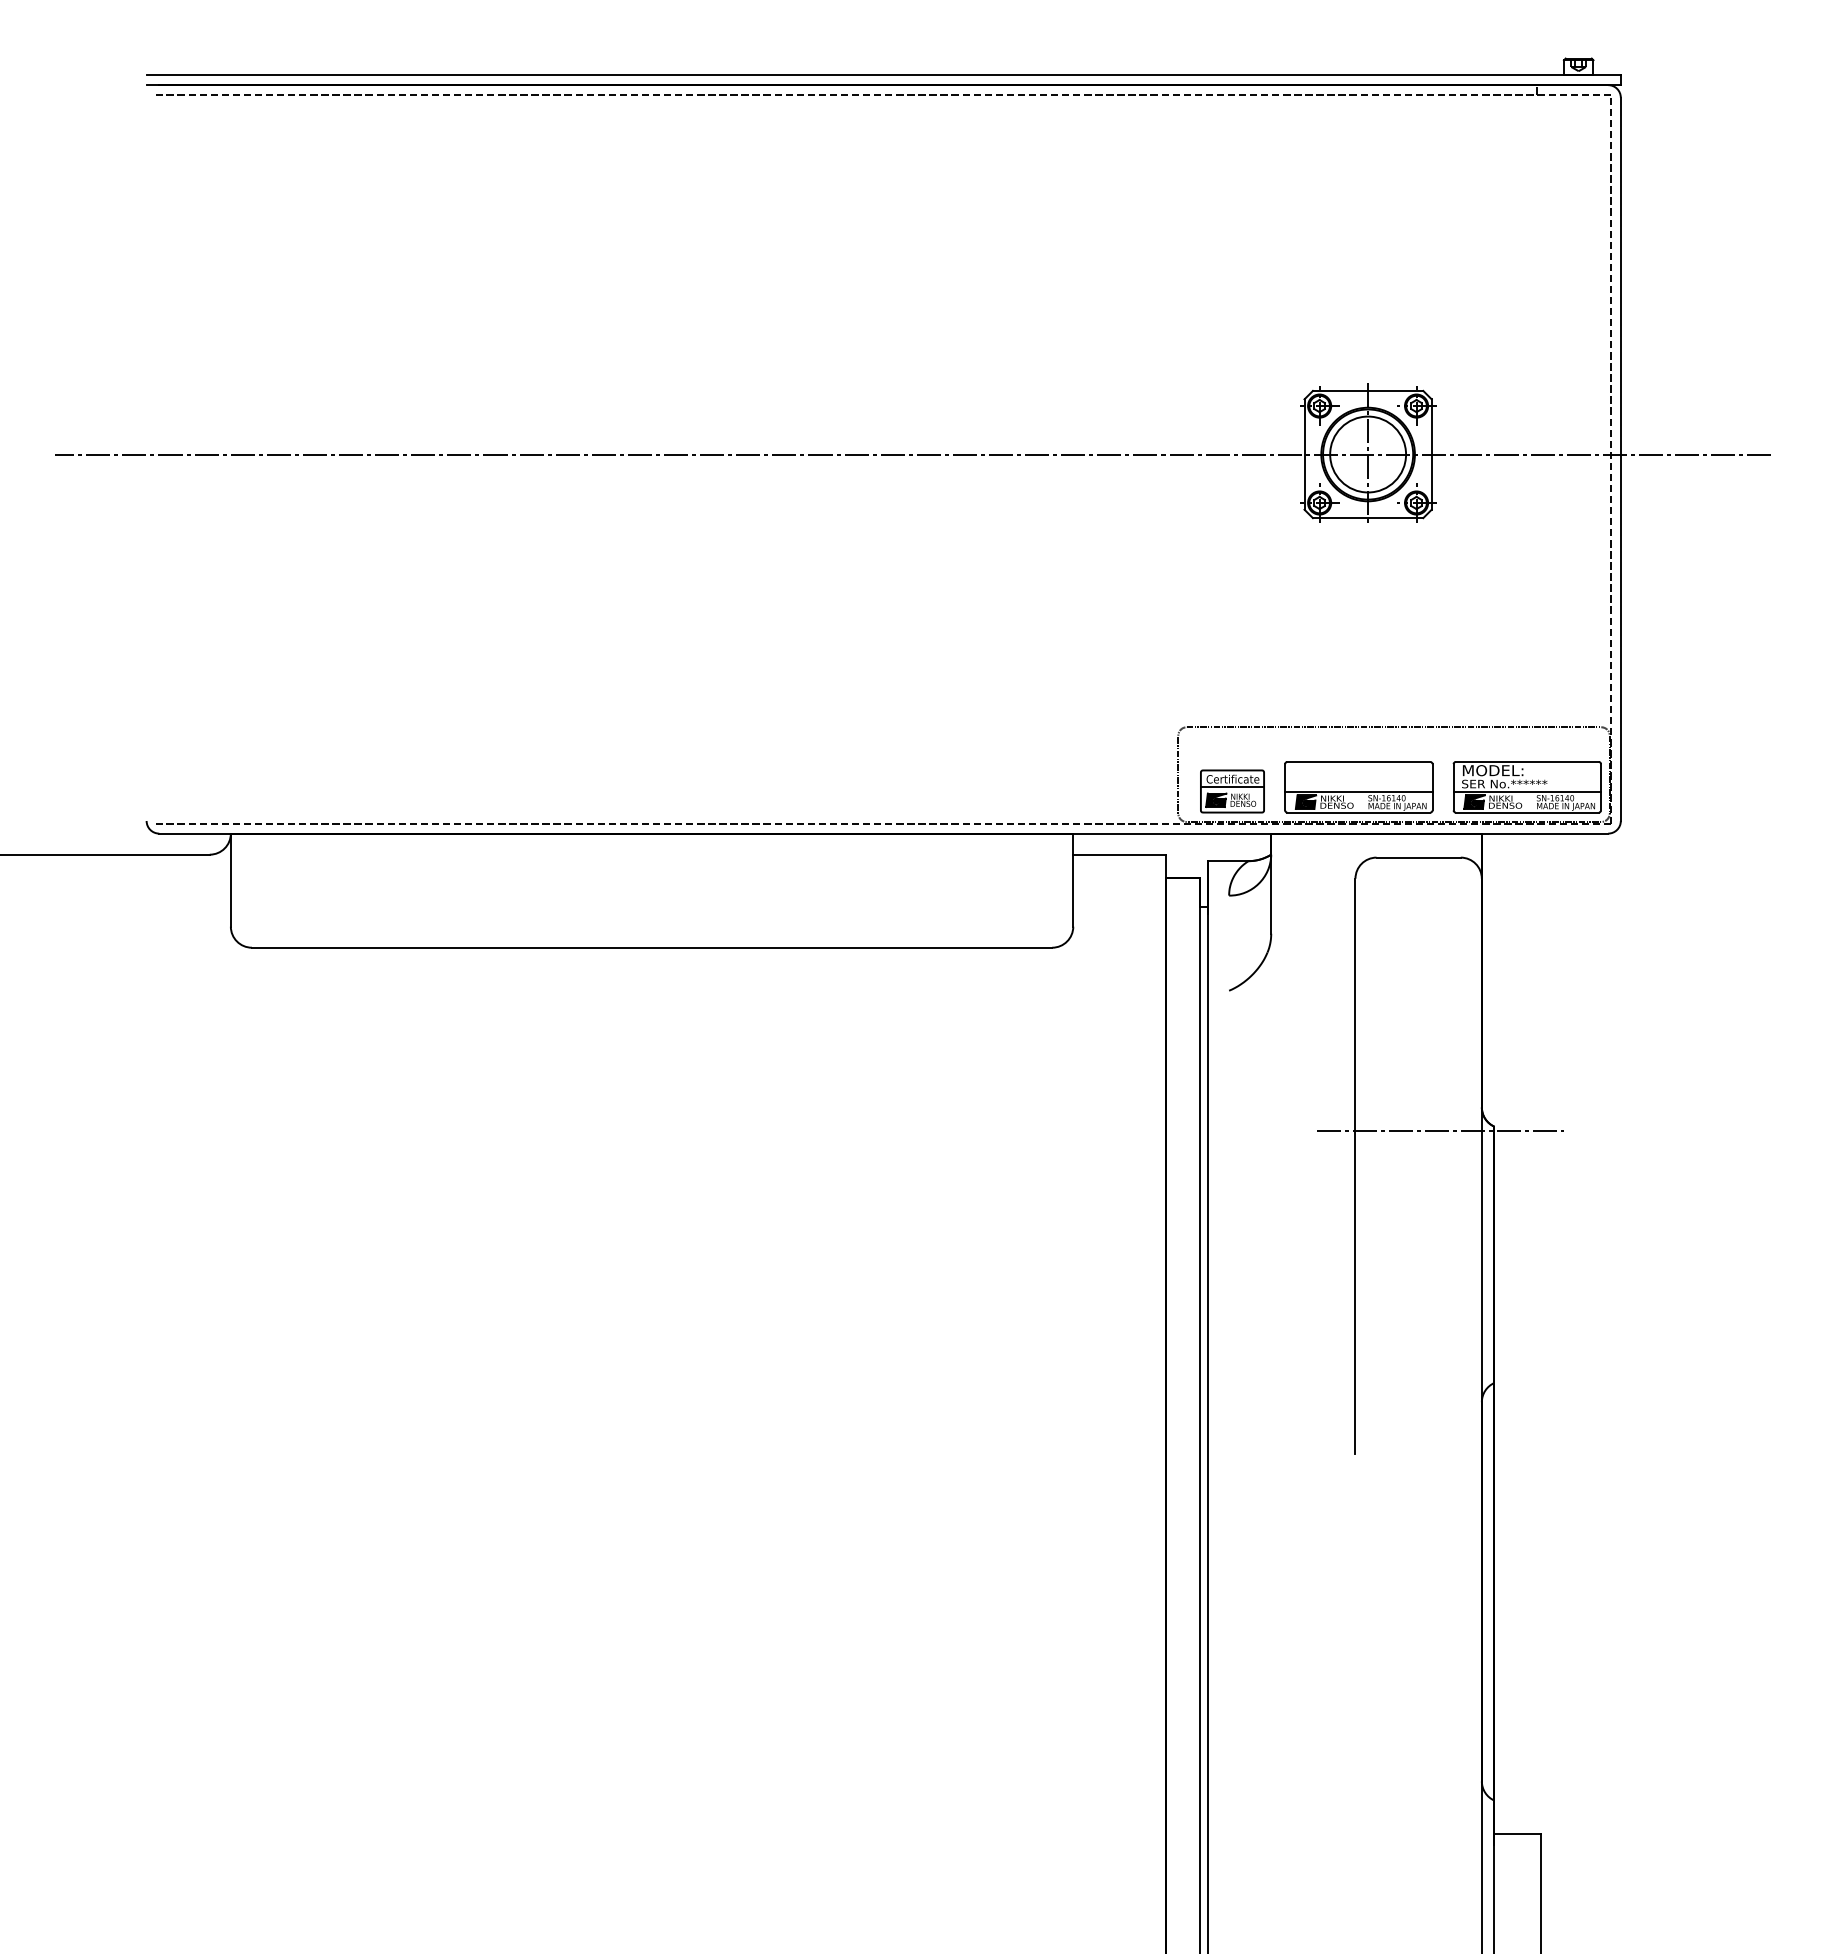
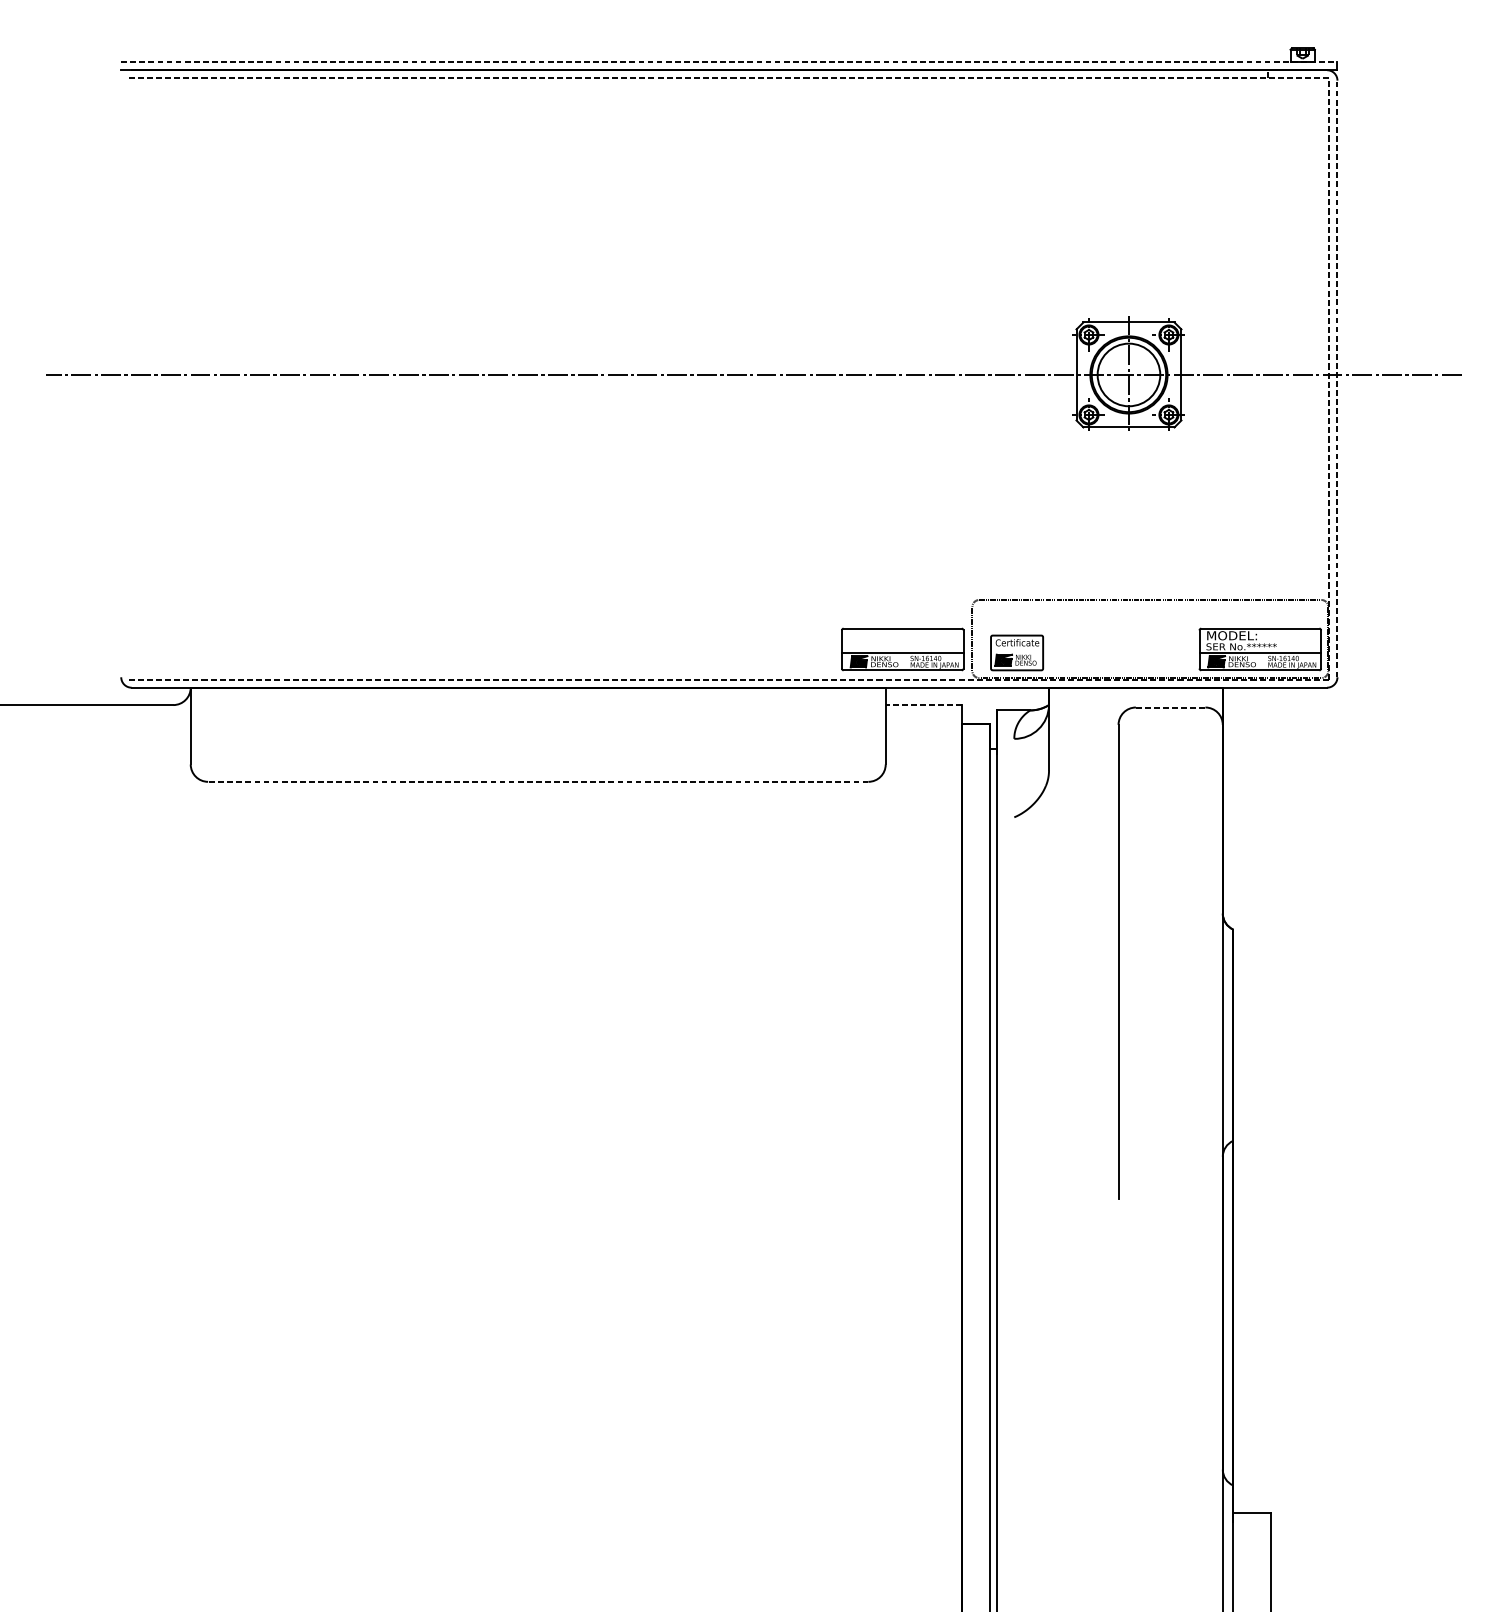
line: (884, 75) -> (729, 62), solid -> dashed
line: (1620, 459) -> (1337, 379), solid -> dashed
line: (1232, 787) -> (1017, 649), removed
part: (1358, 787) -> (902, 649), moved
line: (1119, 854) -> (923, 704), solid -> dashed
line: (1419, 857) -> (1171, 707), solid -> dashed
line: (651, 947) -> (537, 781), solid -> dashed
line: (1440, 1131) -> (1188, 933), removed

